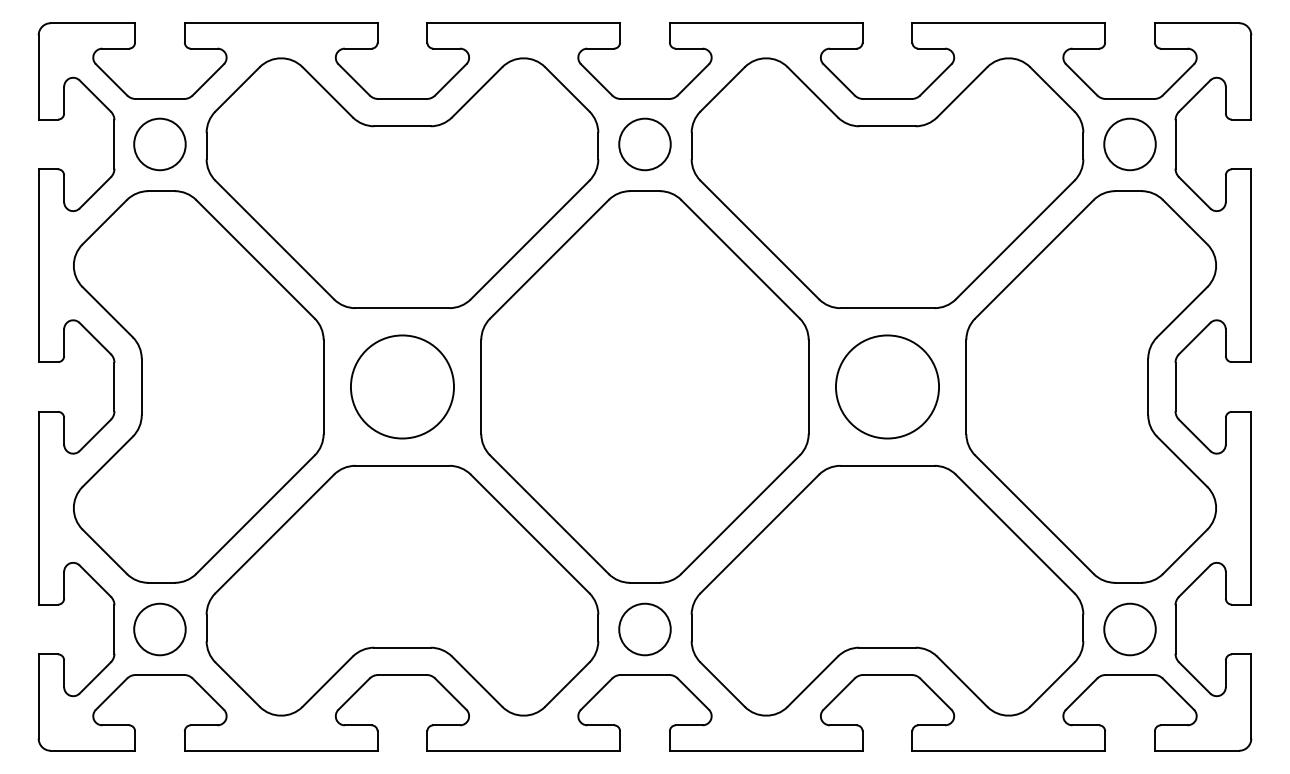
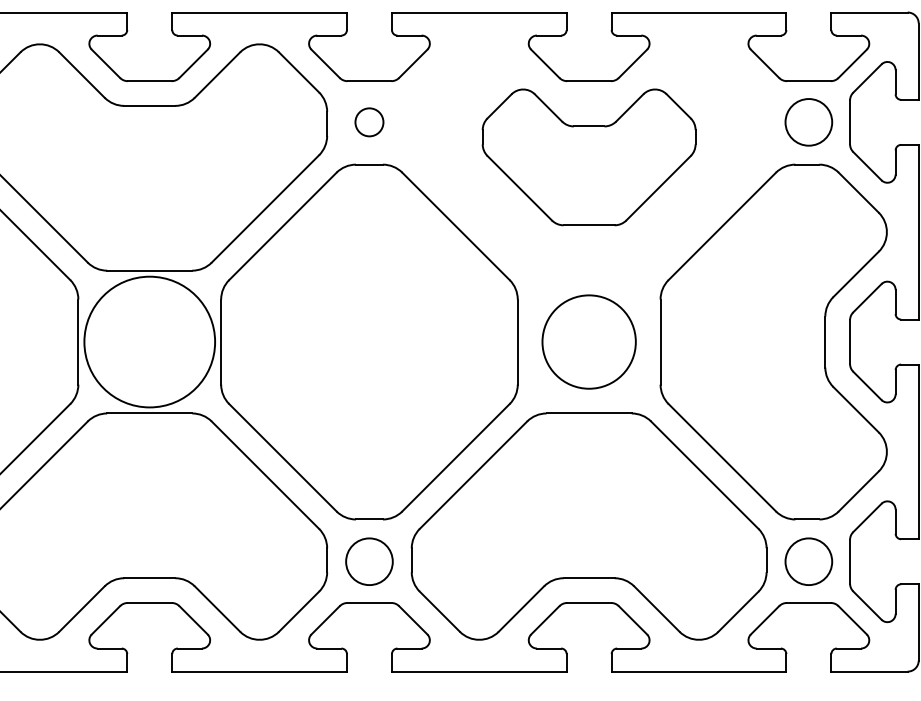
circle: (644, 144) -> (369, 122), size x0.6
part: (887, 182) -> (589, 156), size x0.6
circle: (402, 386) -> (149, 341), size x1.4

